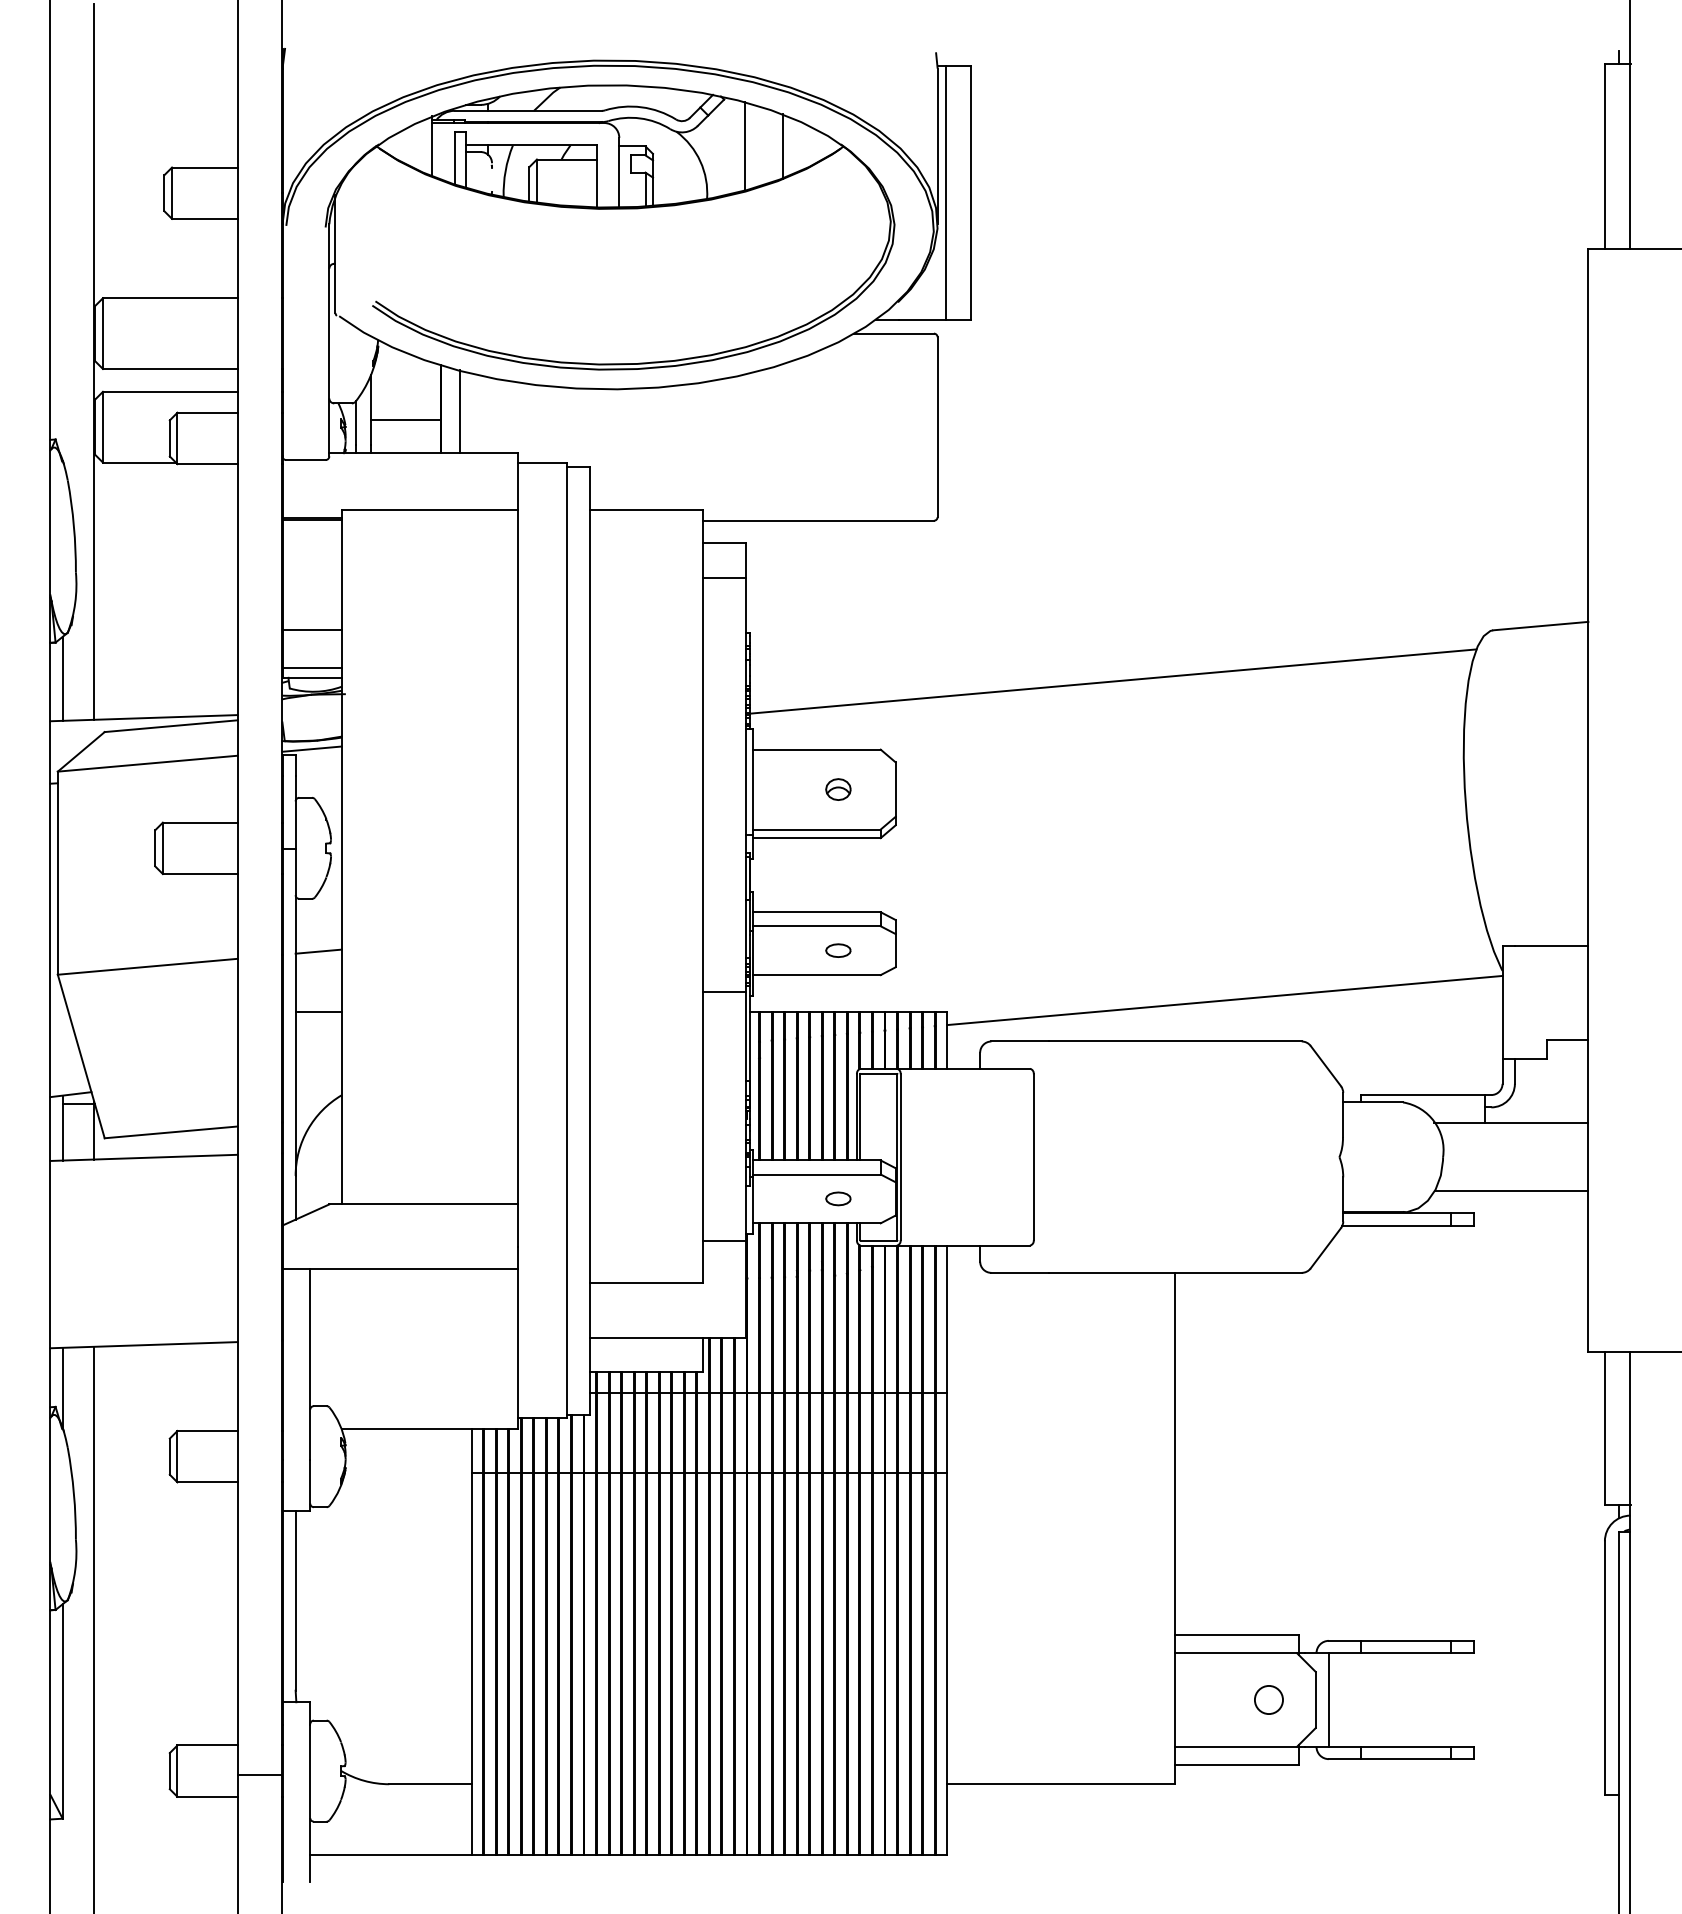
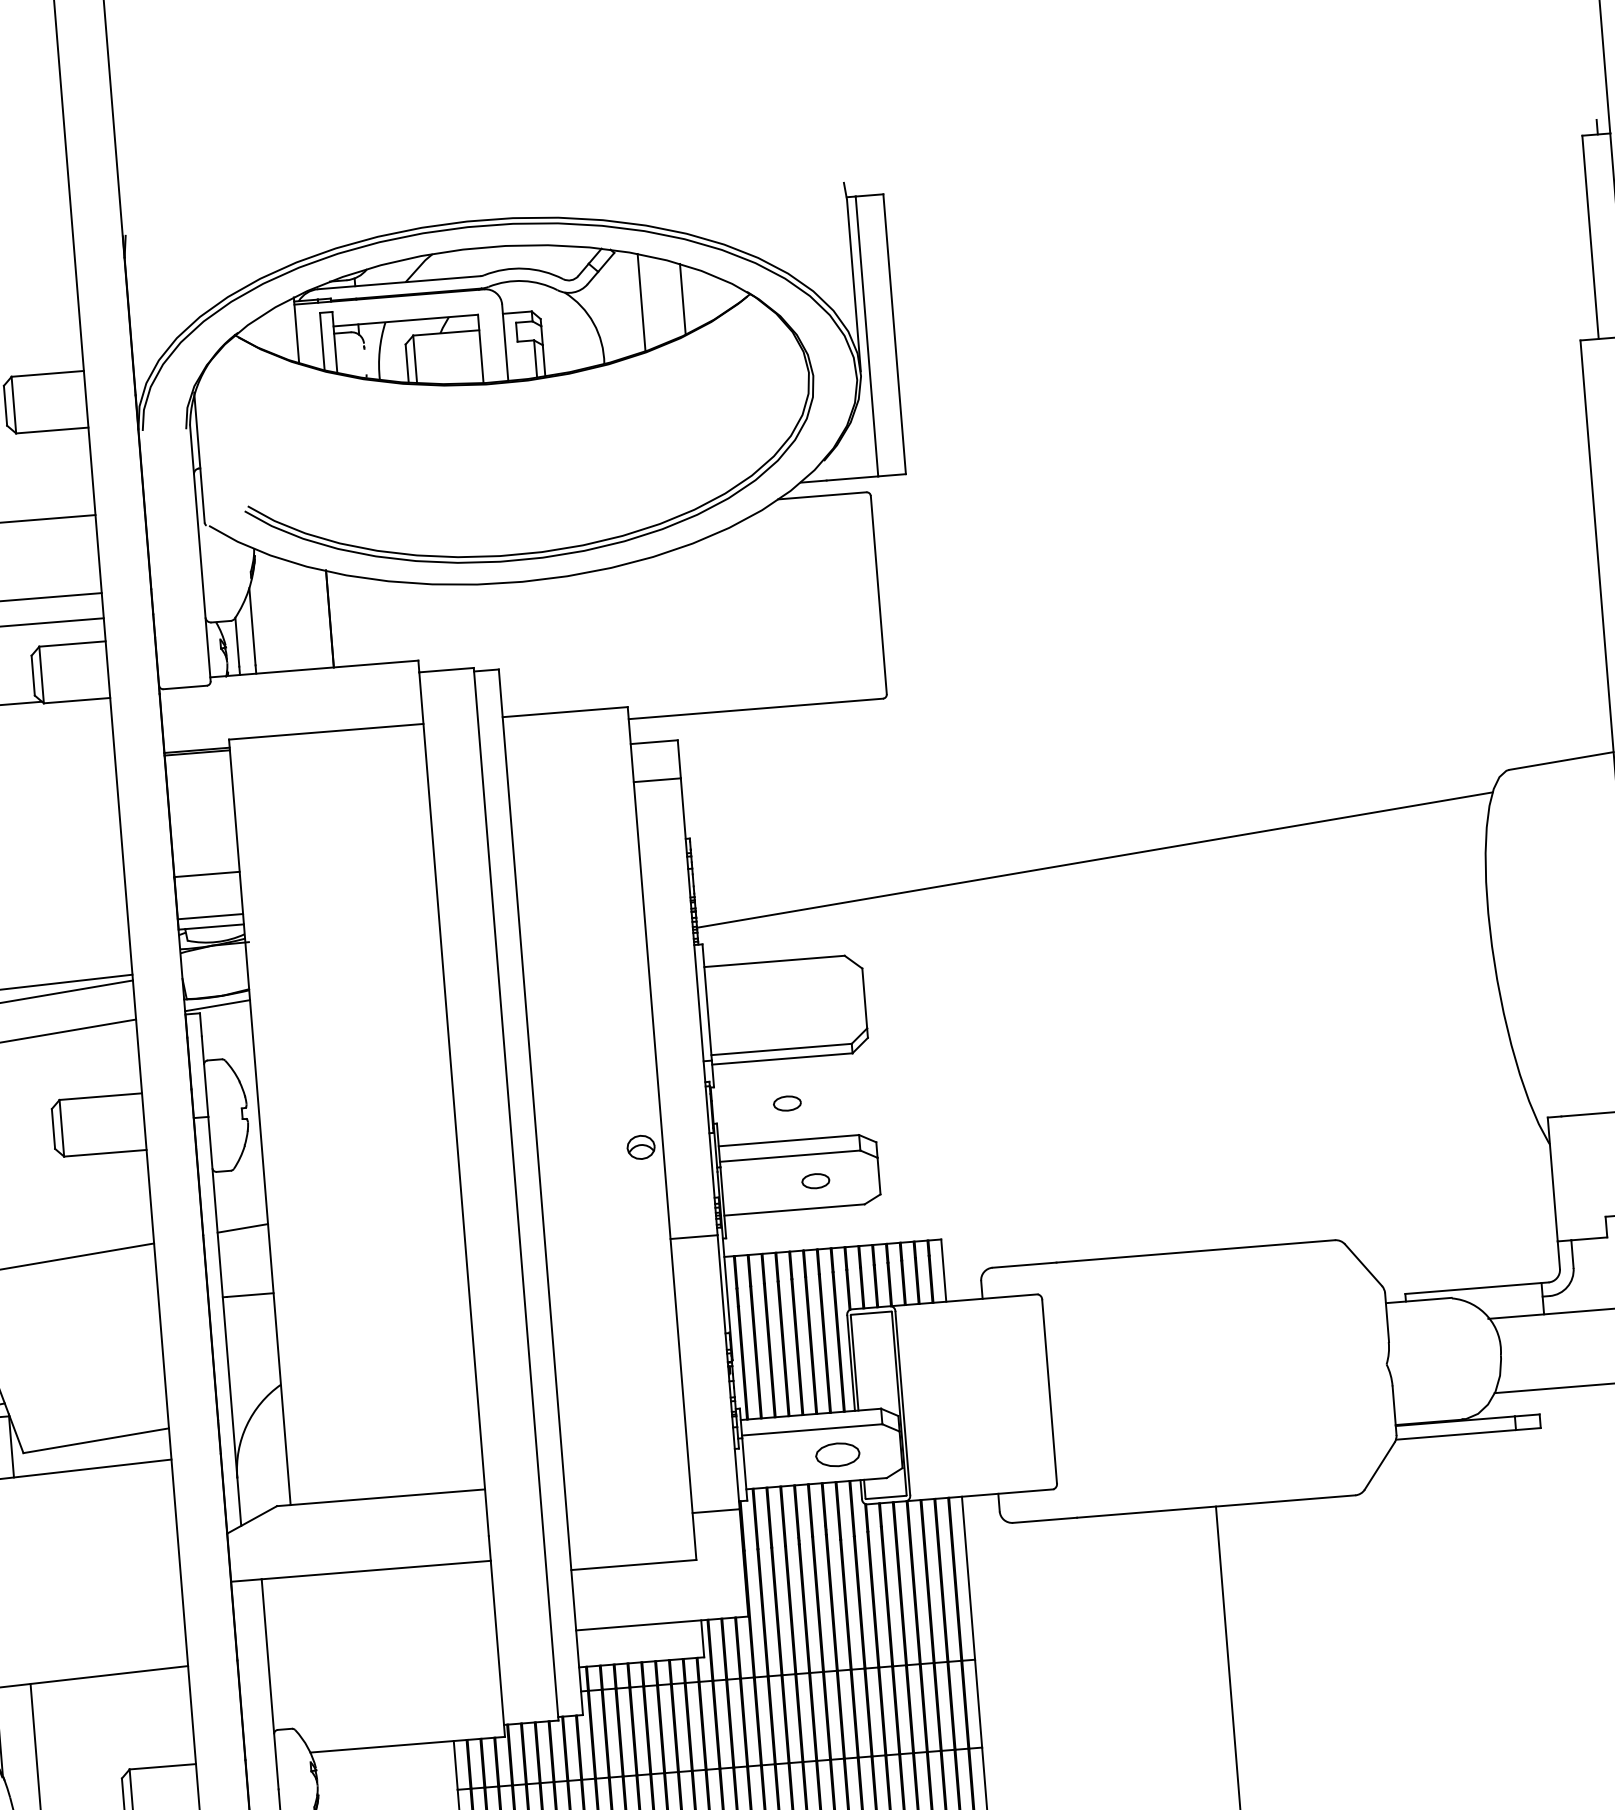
line: (460, 410) -> (351, 619), removed
line: (405, 419) -> (291, 633), removed
part: (838, 789) -> (641, 1147), moved
part: (818, 878) -> (787, 1103), added
line: (1224, 1000) -> (1245, 1201), removed
part: (838, 1198) -> (837, 1454), size x1.6

